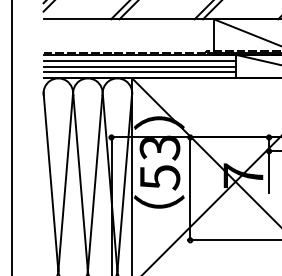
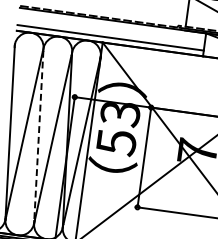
line: (139, 60) -> (112, 26), removed
line: (139, 66) -> (111, 32), removed
line: (80, 183) -> (38, 137), solid -> dashed

